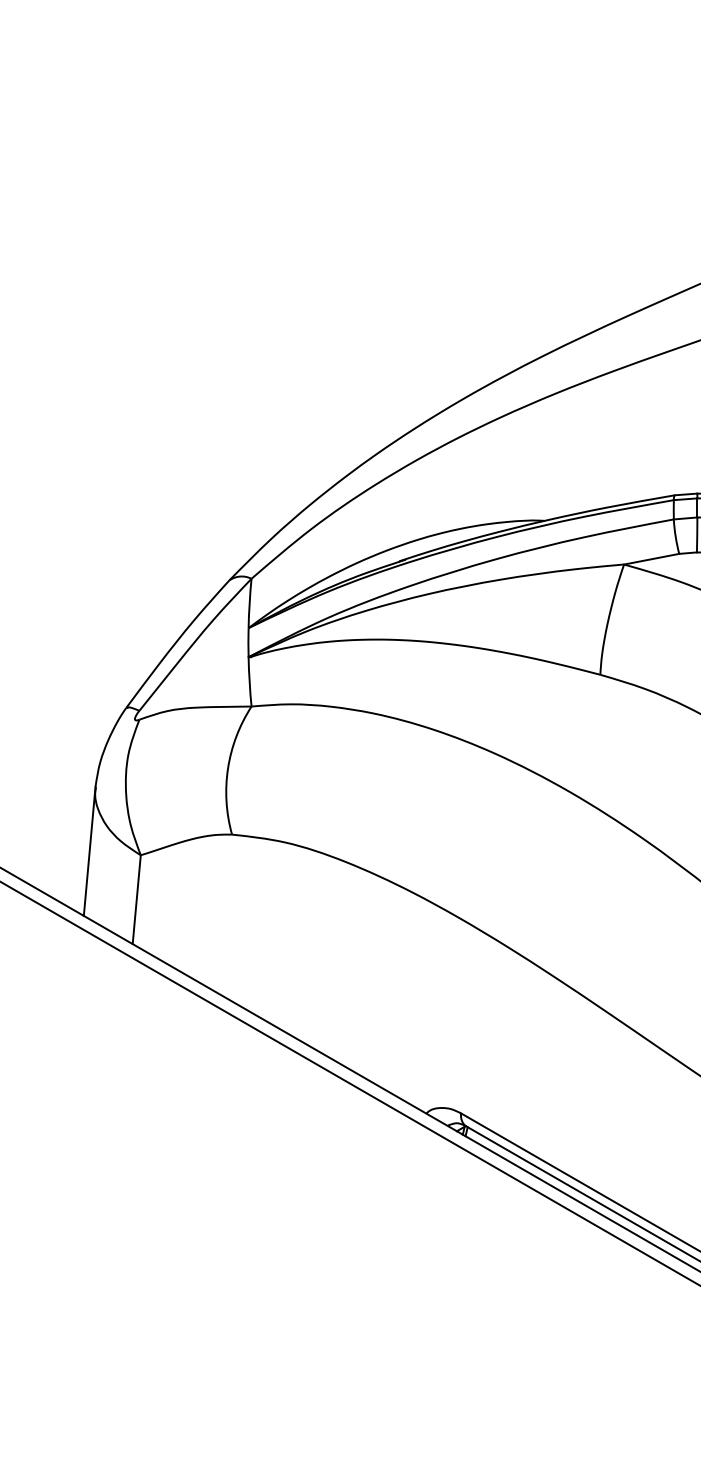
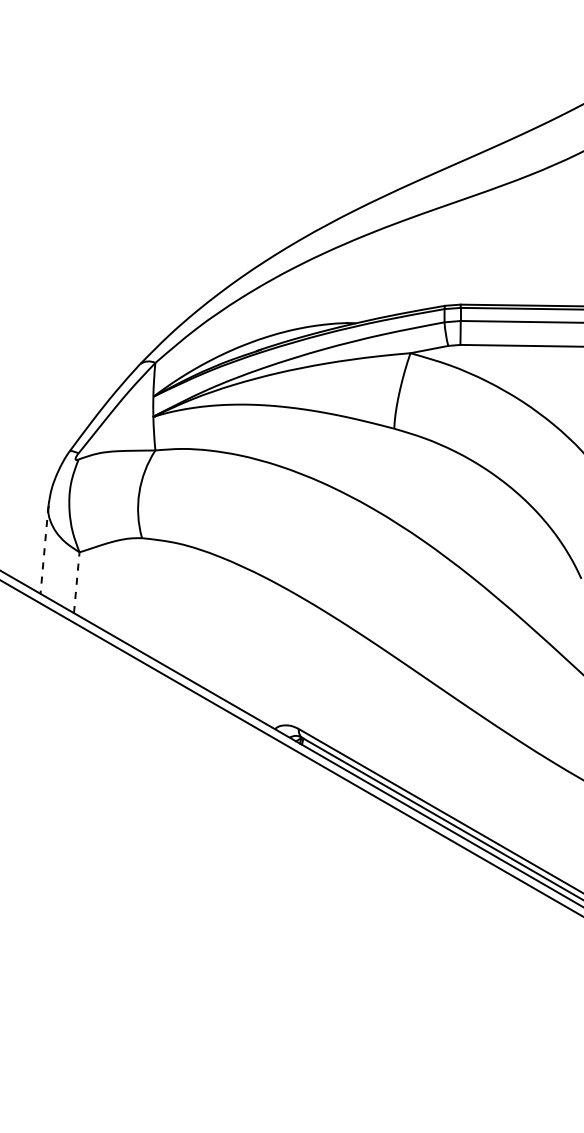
line: (89, 852) -> (44, 550), solid -> dashed
line: (136, 899) -> (76, 582), solid -> dashed

